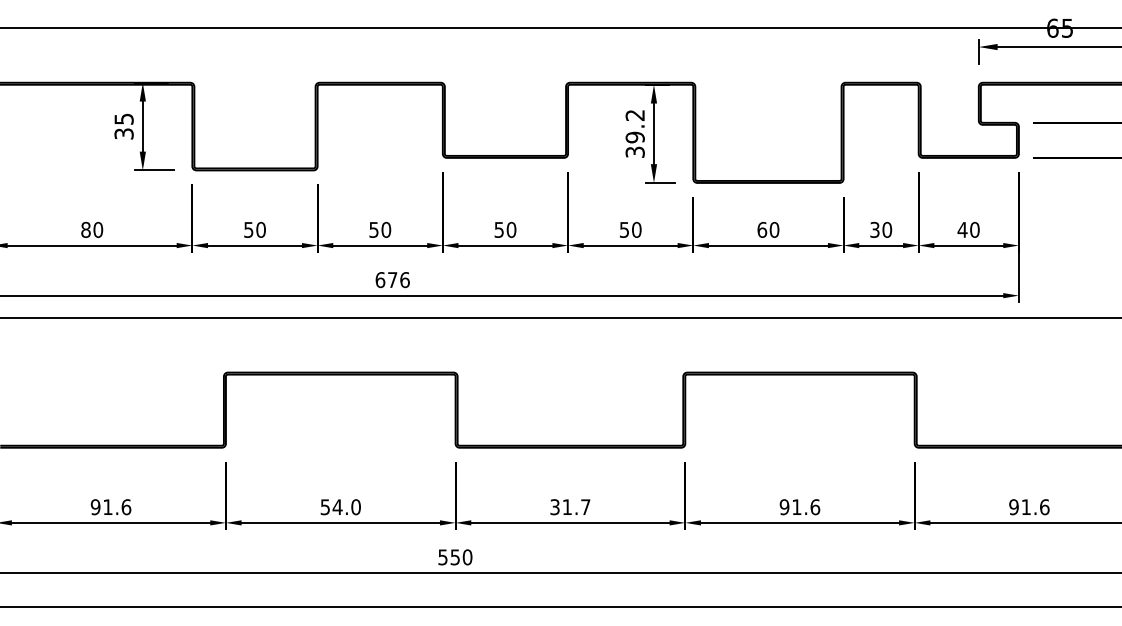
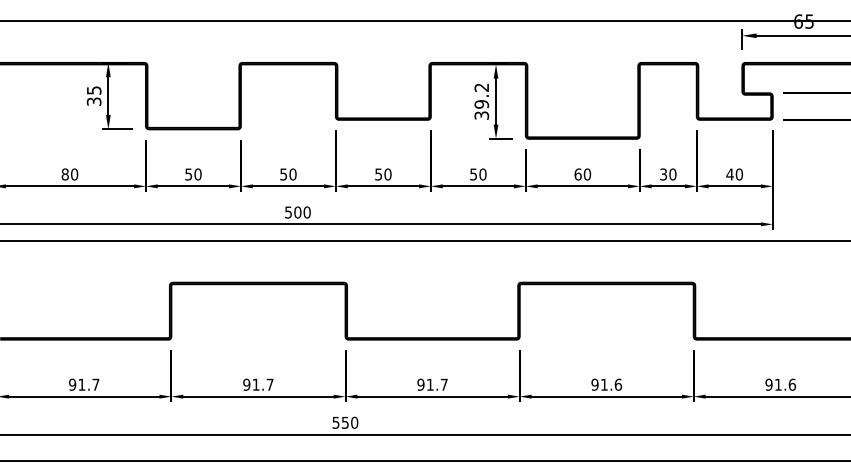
text: (392, 280) -> (297, 212), 676 -> 500
text: (125, 506) -> (95, 384), 91.6 -> 91.7
text: (340, 506) -> (258, 384), 54.0 -> 91.7
text: (554, 506) -> (420, 384), 31.7 -> 91.7

